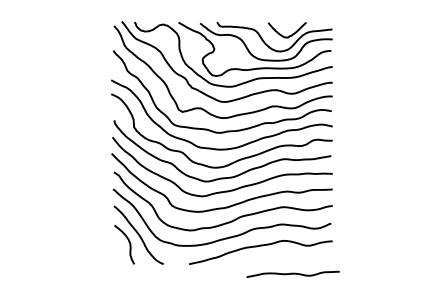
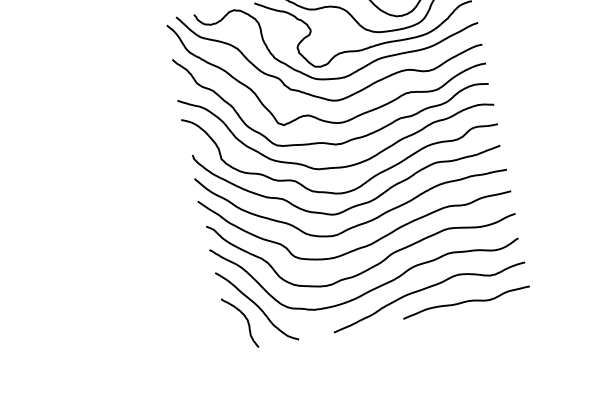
curve: (292, 273) -> (465, 301), moved

